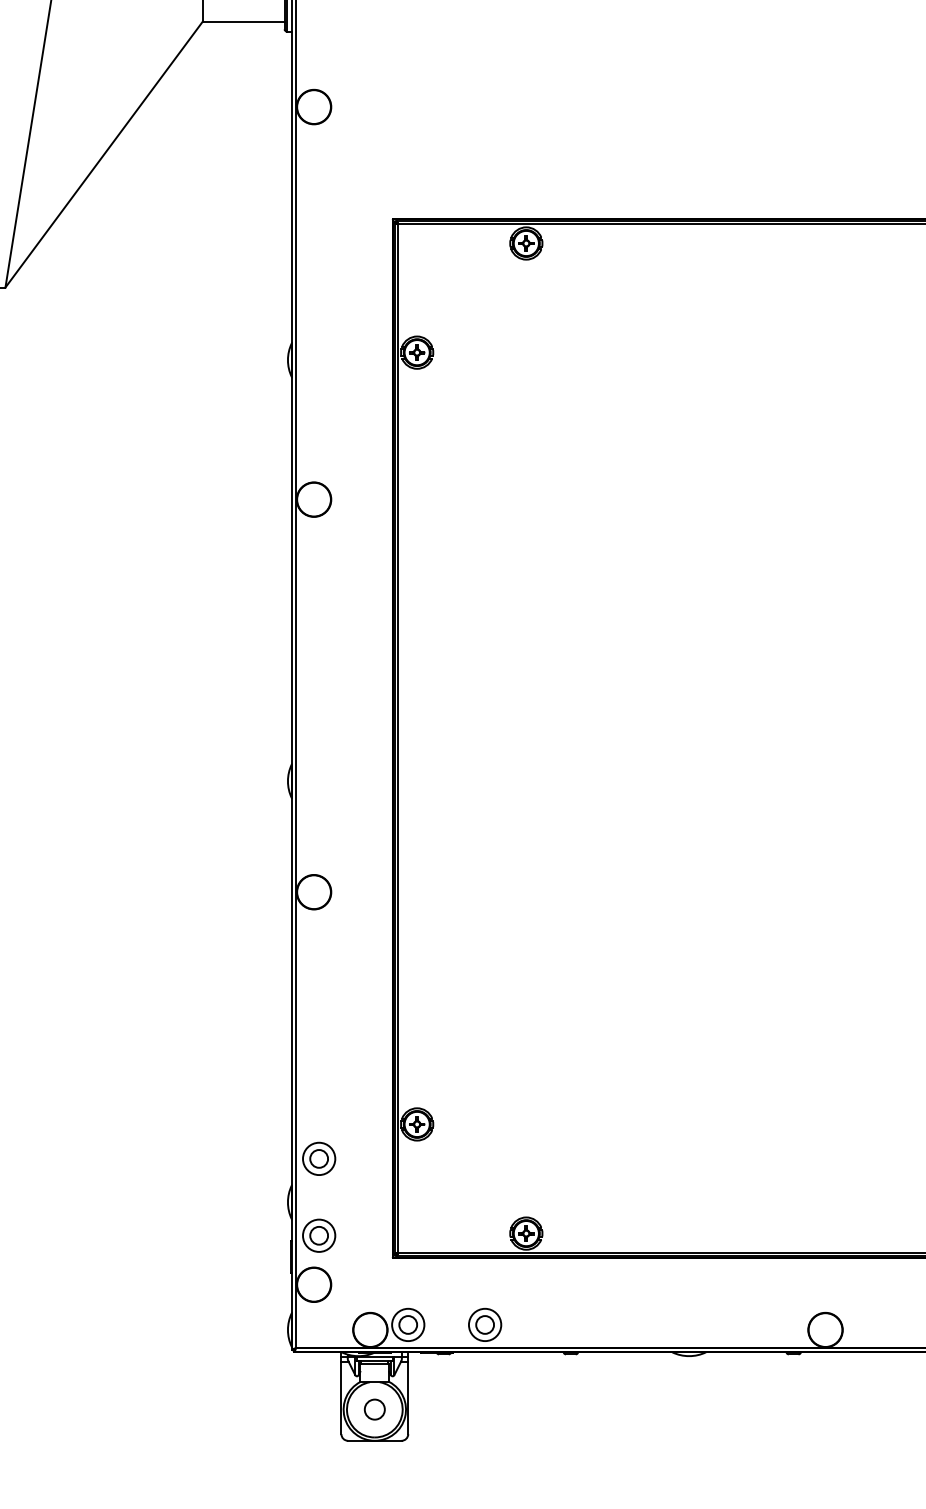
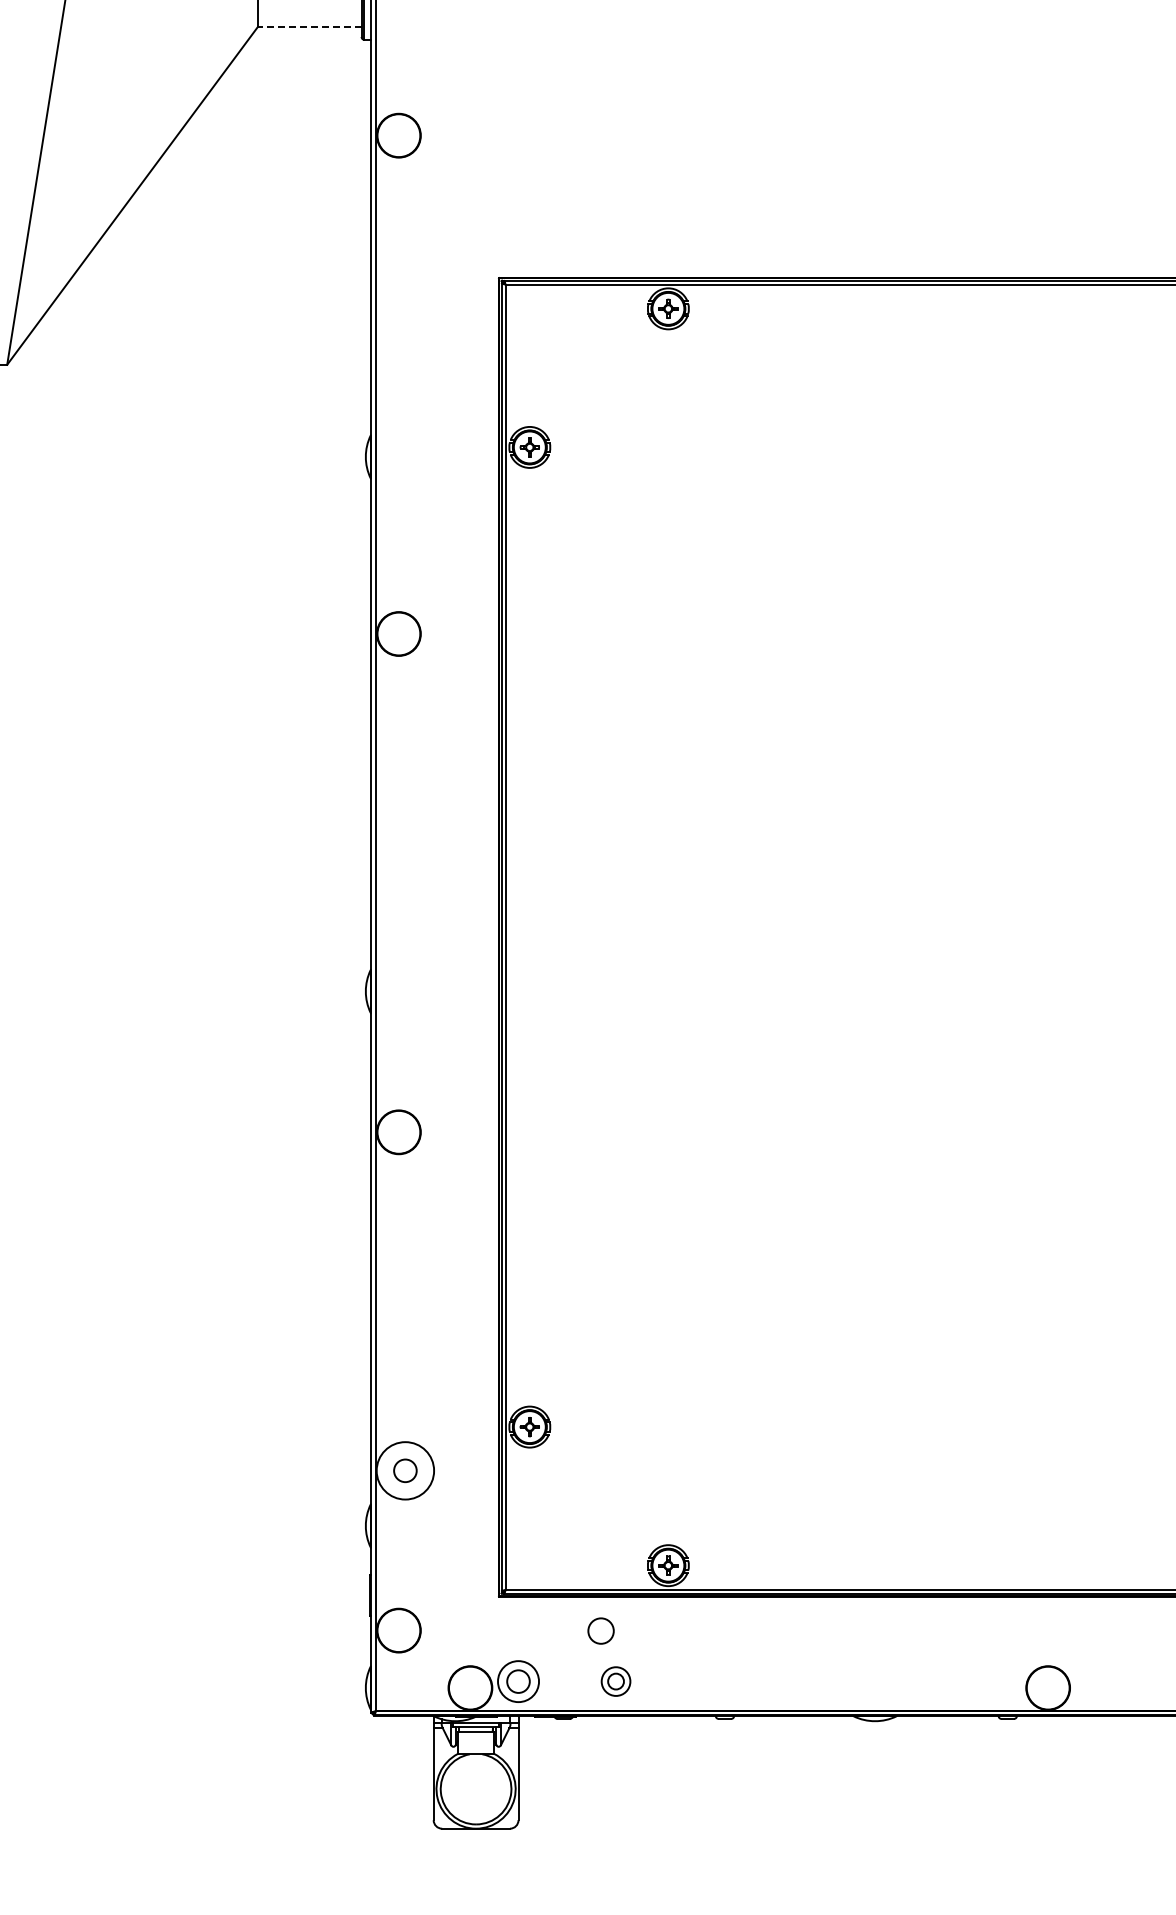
line: (243, 21) -> (309, 27), solid -> dashed
circle: (318, 1158) -> (404, 1470), size x1.4
part: (319, 1235) -> (405, 1568), removed
part: (484, 1324) -> (615, 1681), size x0.7
circle: (374, 1409) -> (600, 1630), moved

